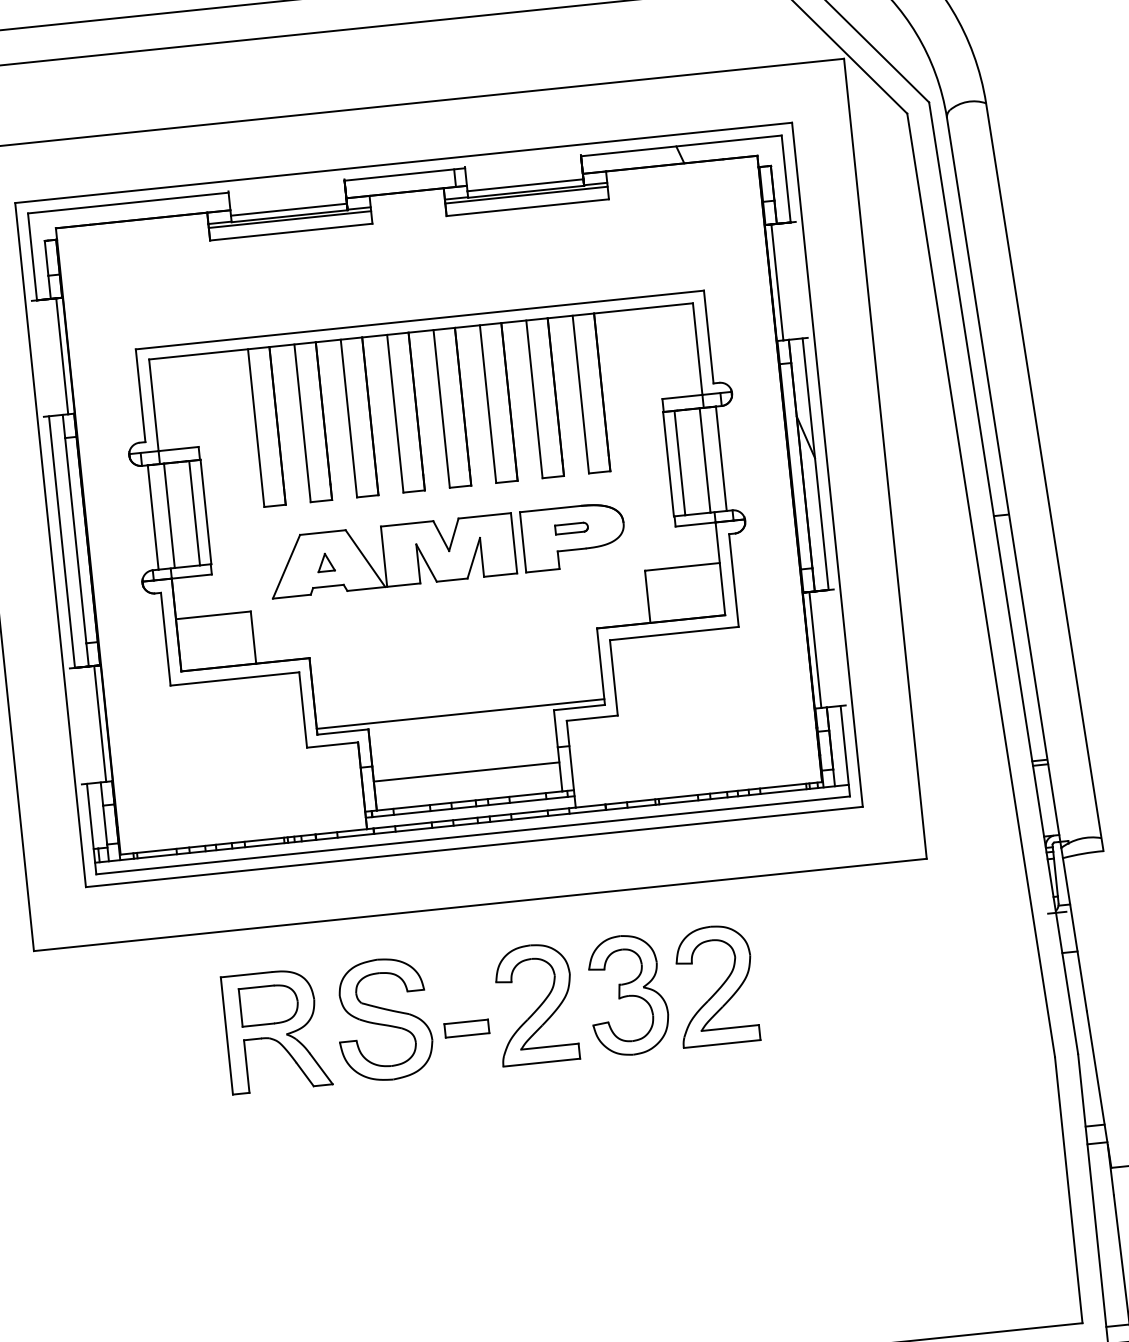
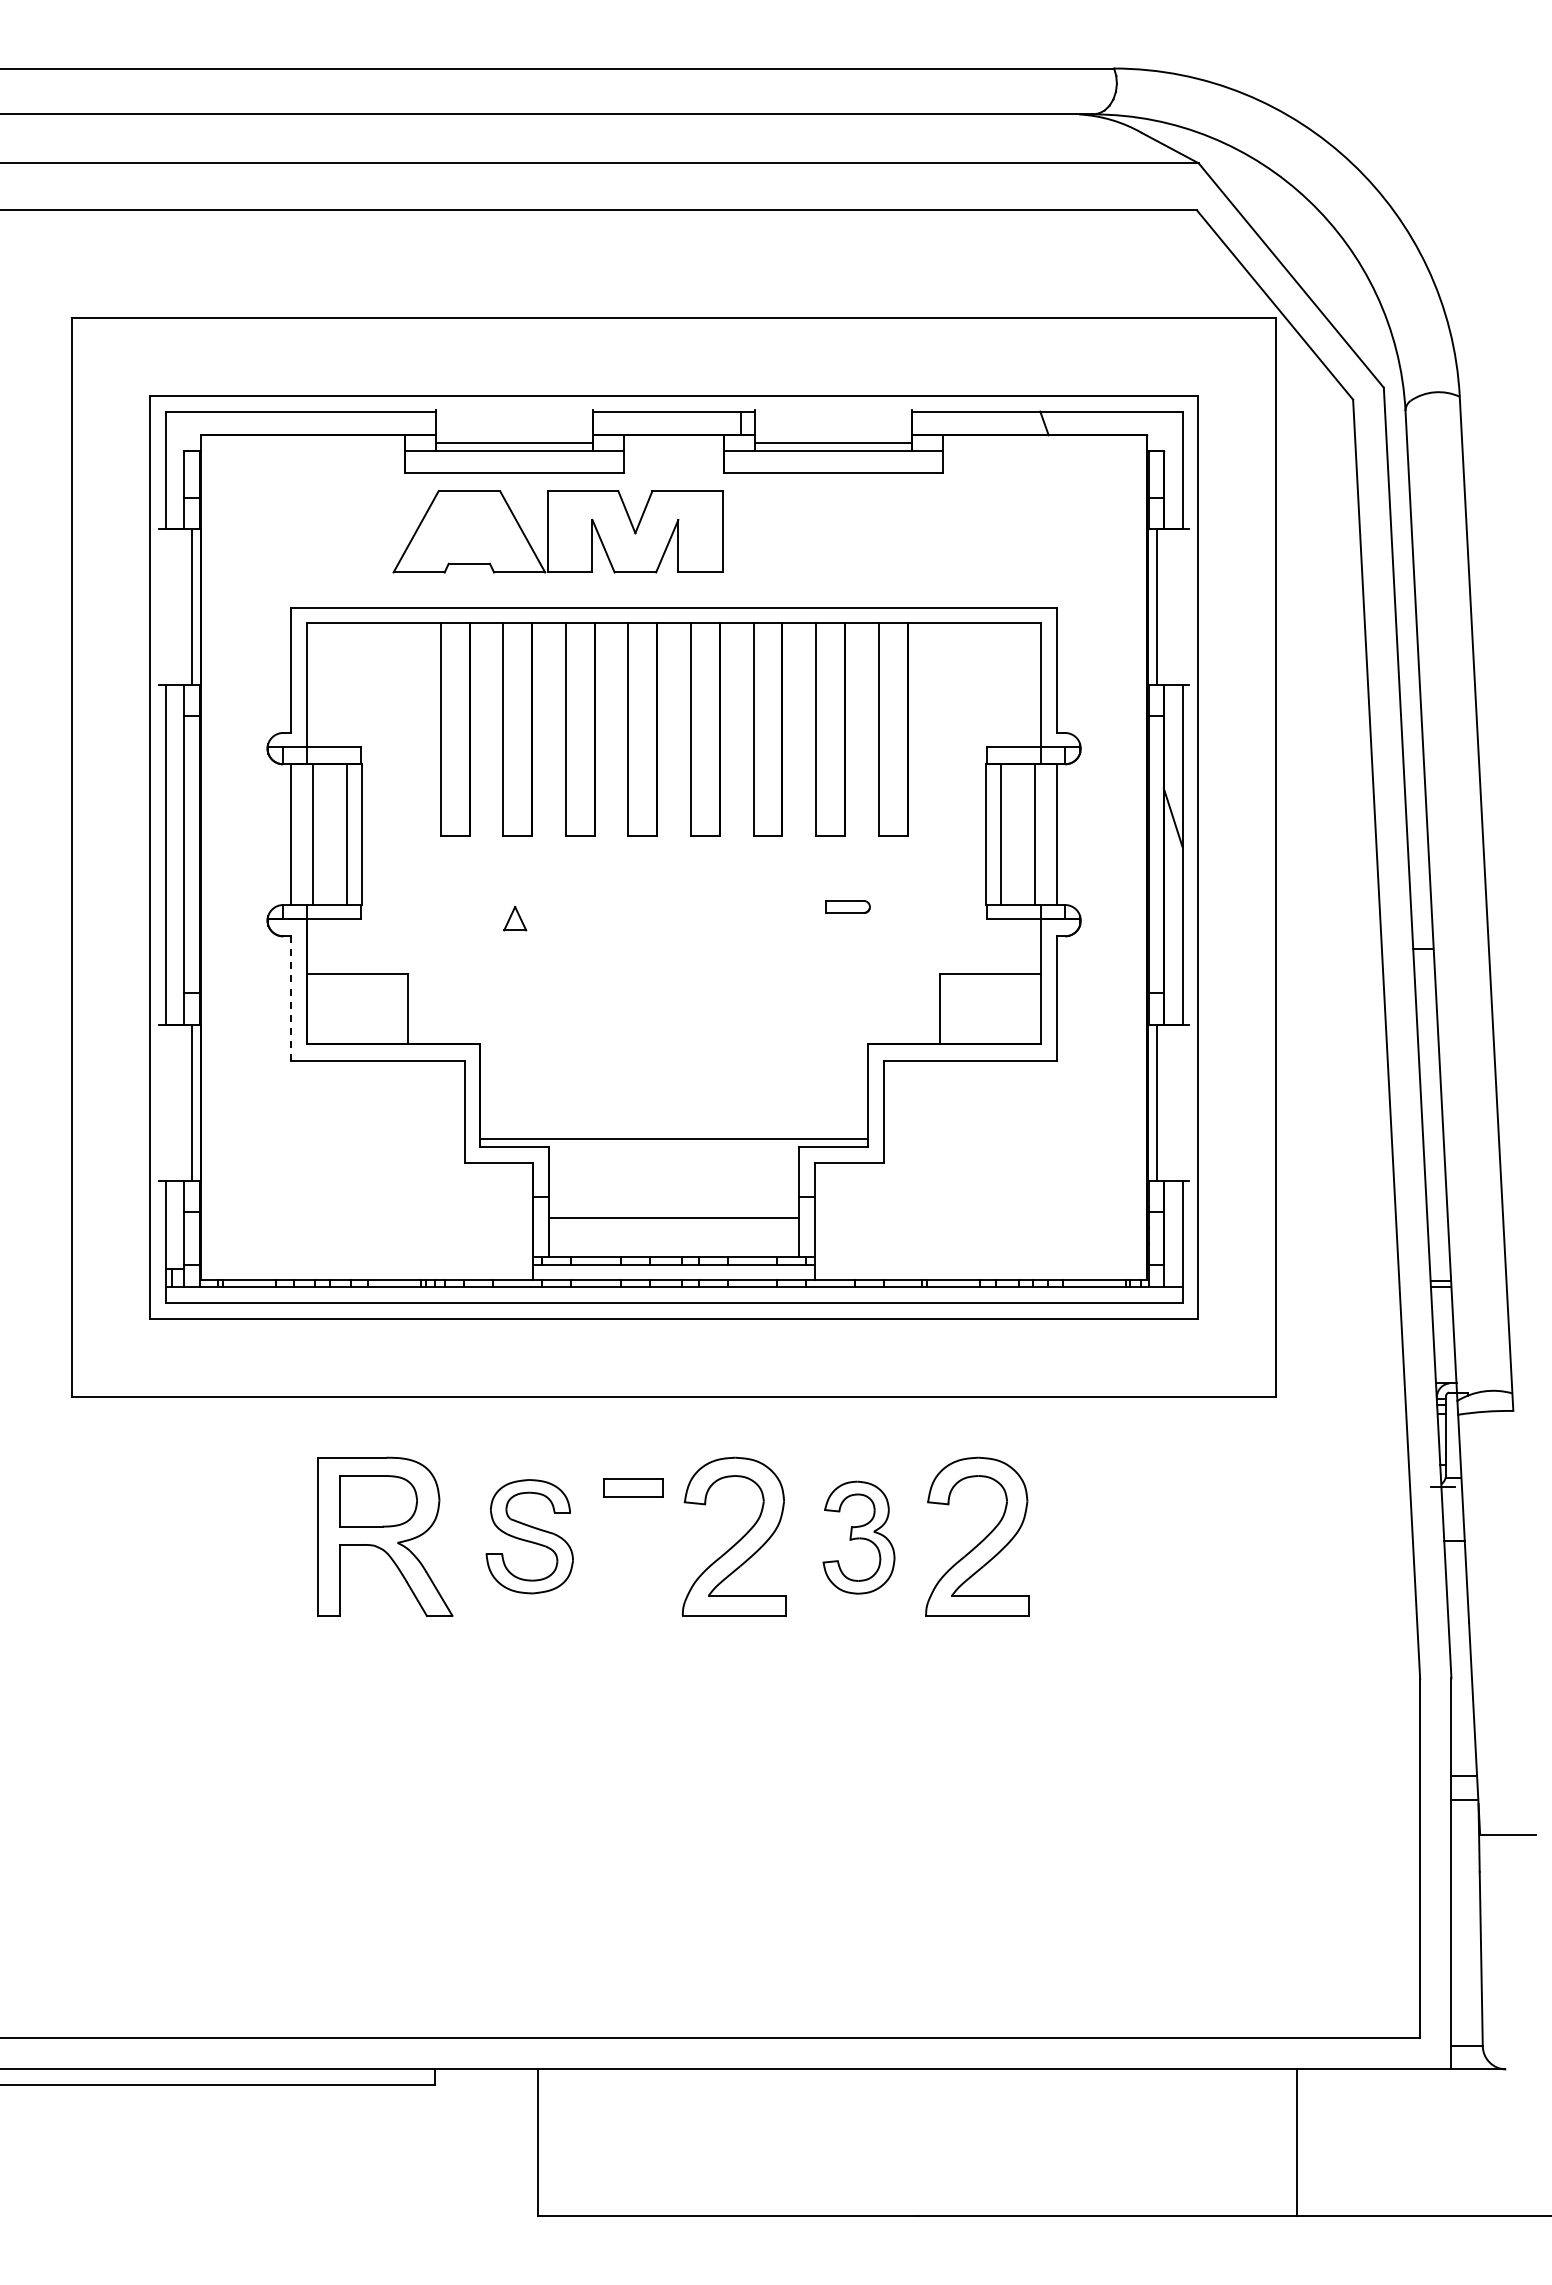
line: (526, 194) -> (833, 455), removed
line: (289, 219) -> (514, 455), removed
part: (573, 536) -> (849, 918), removed
part: (391, 555) -> (557, 531), moved
line: (166, 638) -> (291, 998), solid -> dashed
part: (627, 995) -> (858, 1537), size x0.7
part: (383, 1019) -> (529, 1536), size x0.7
part: (467, 1028) -> (633, 1487), moved

